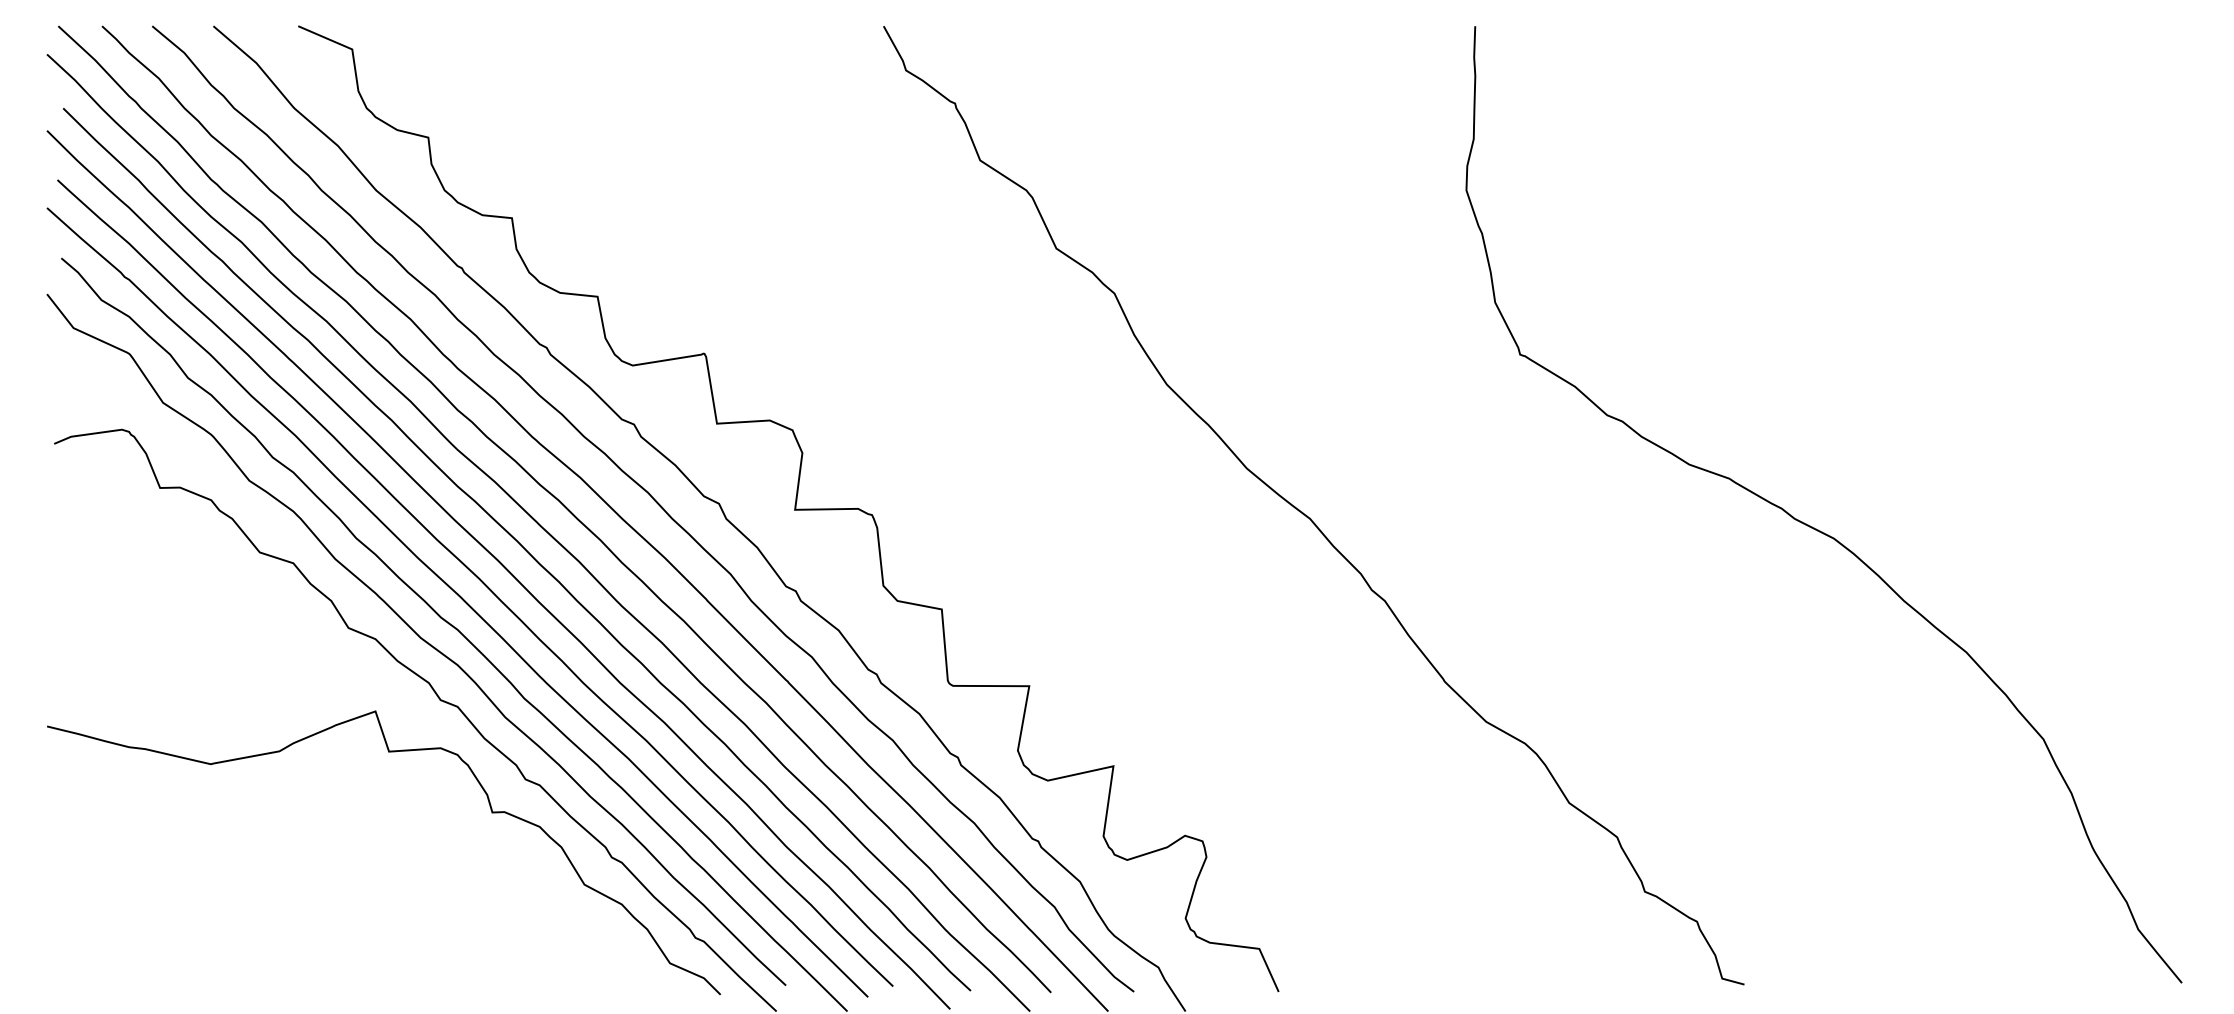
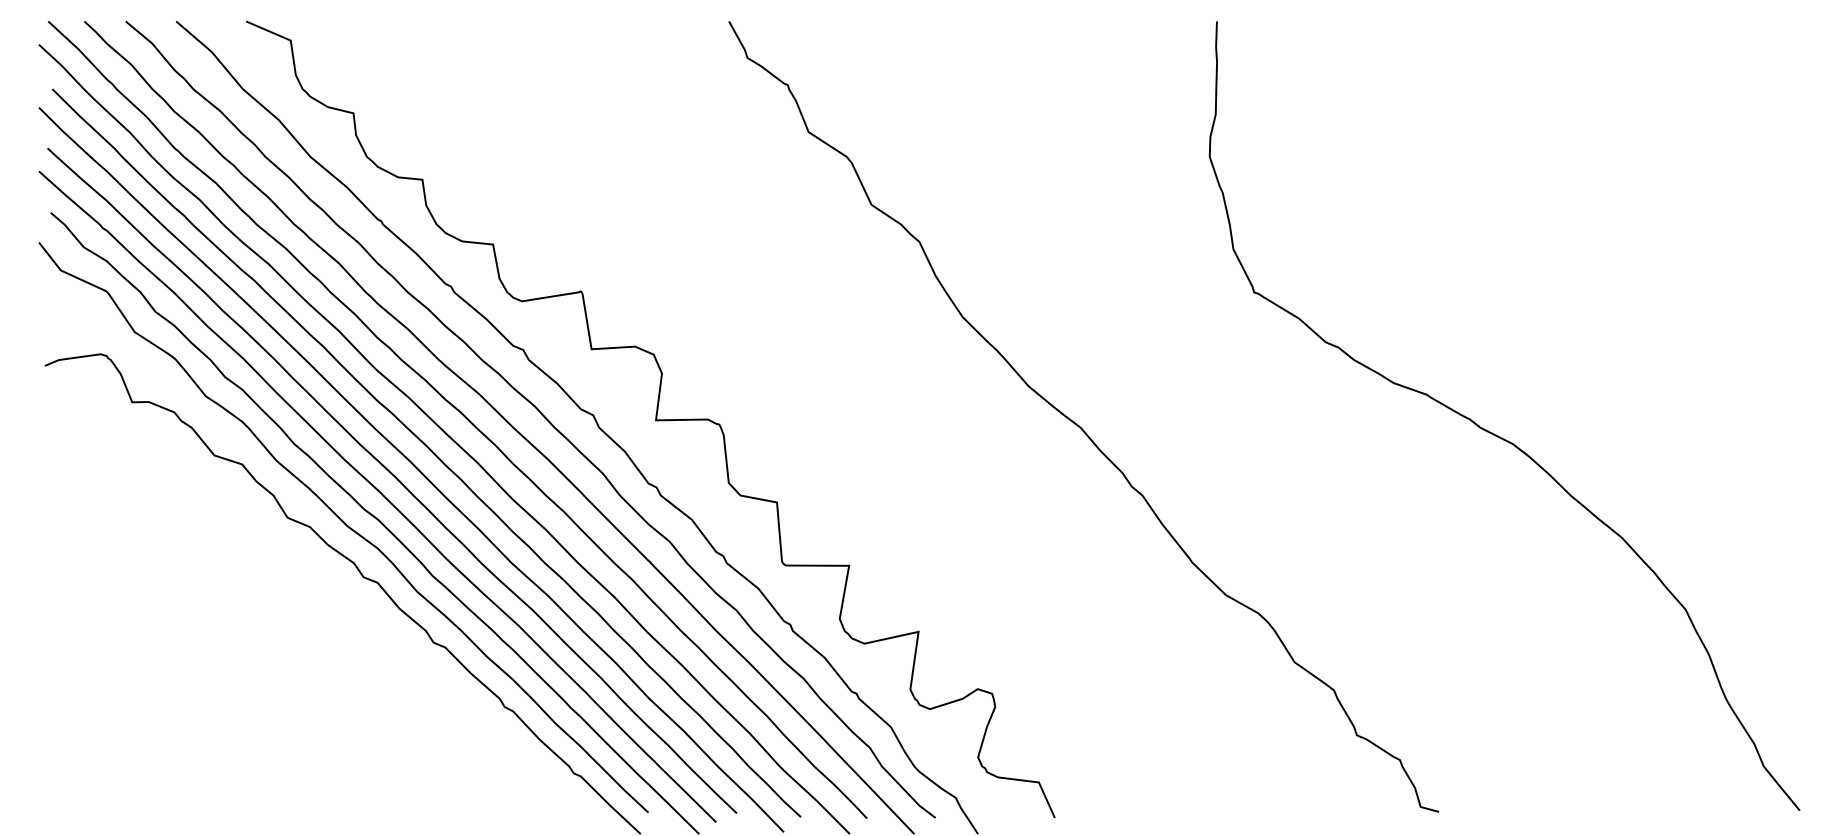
curve: (388, 752) -> (320, 620), removed

